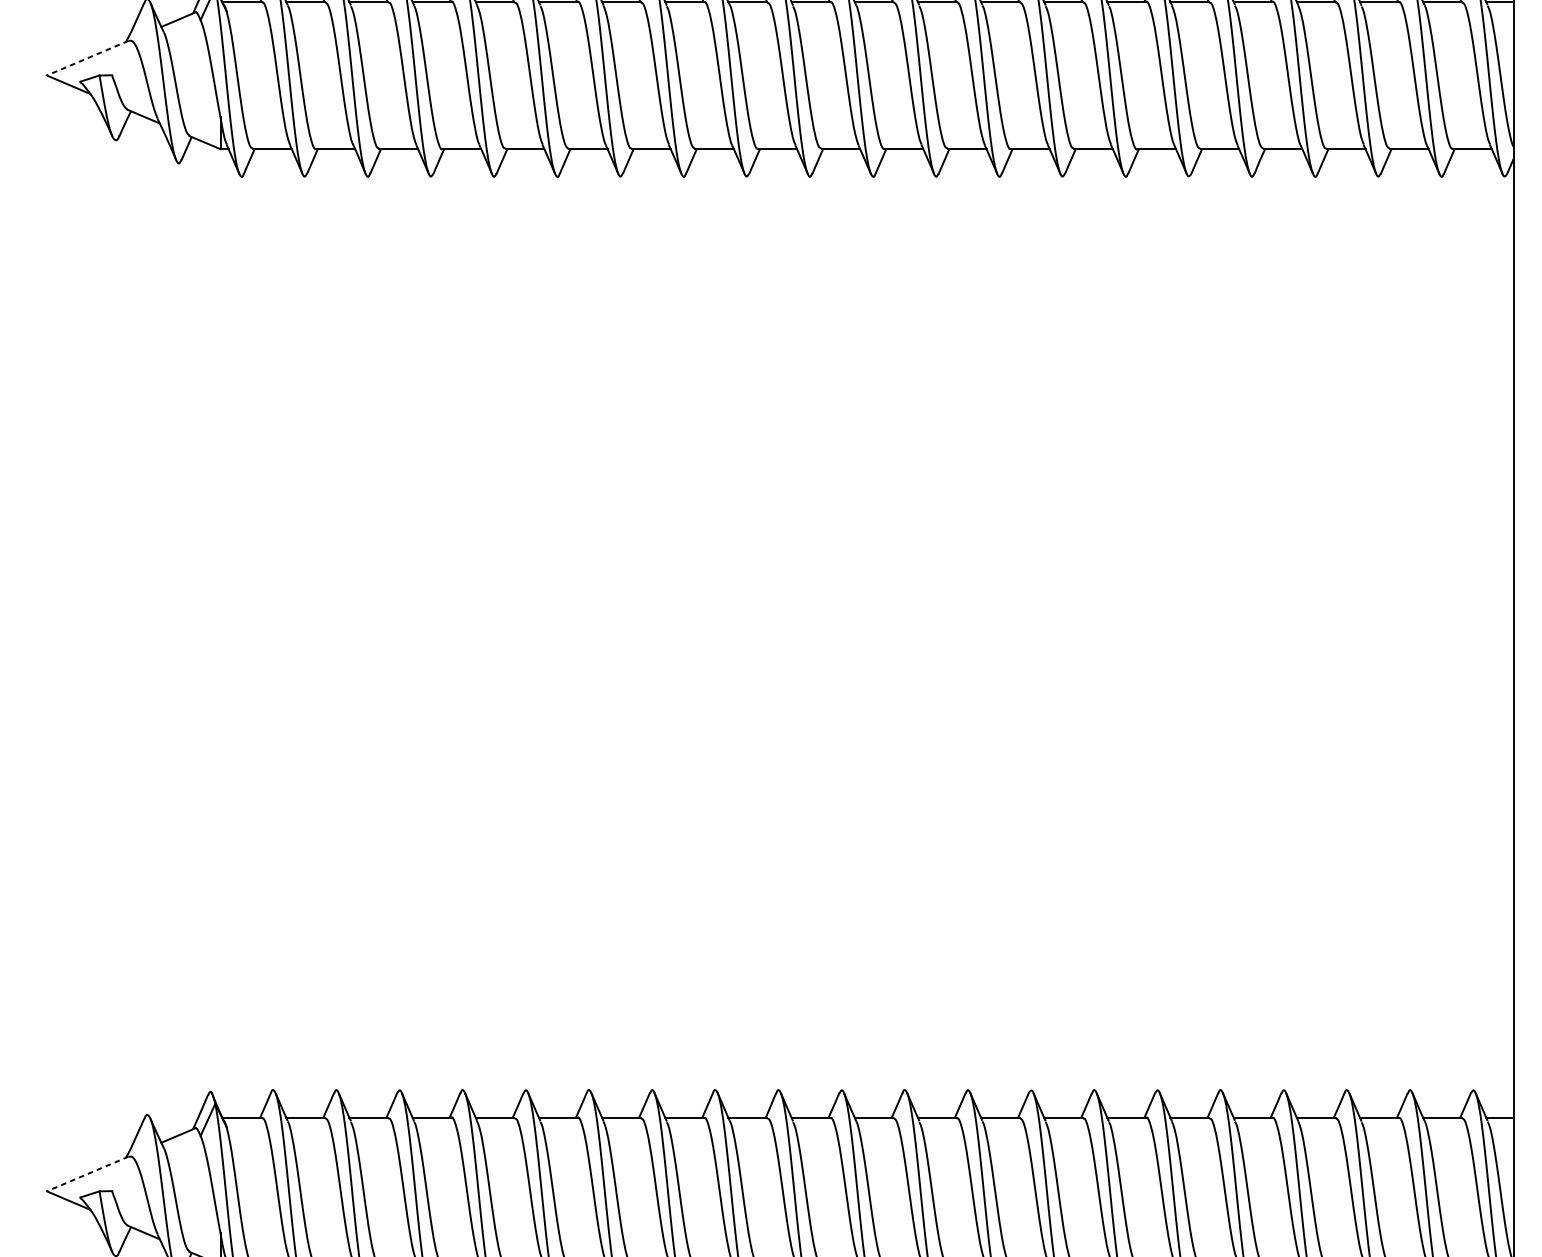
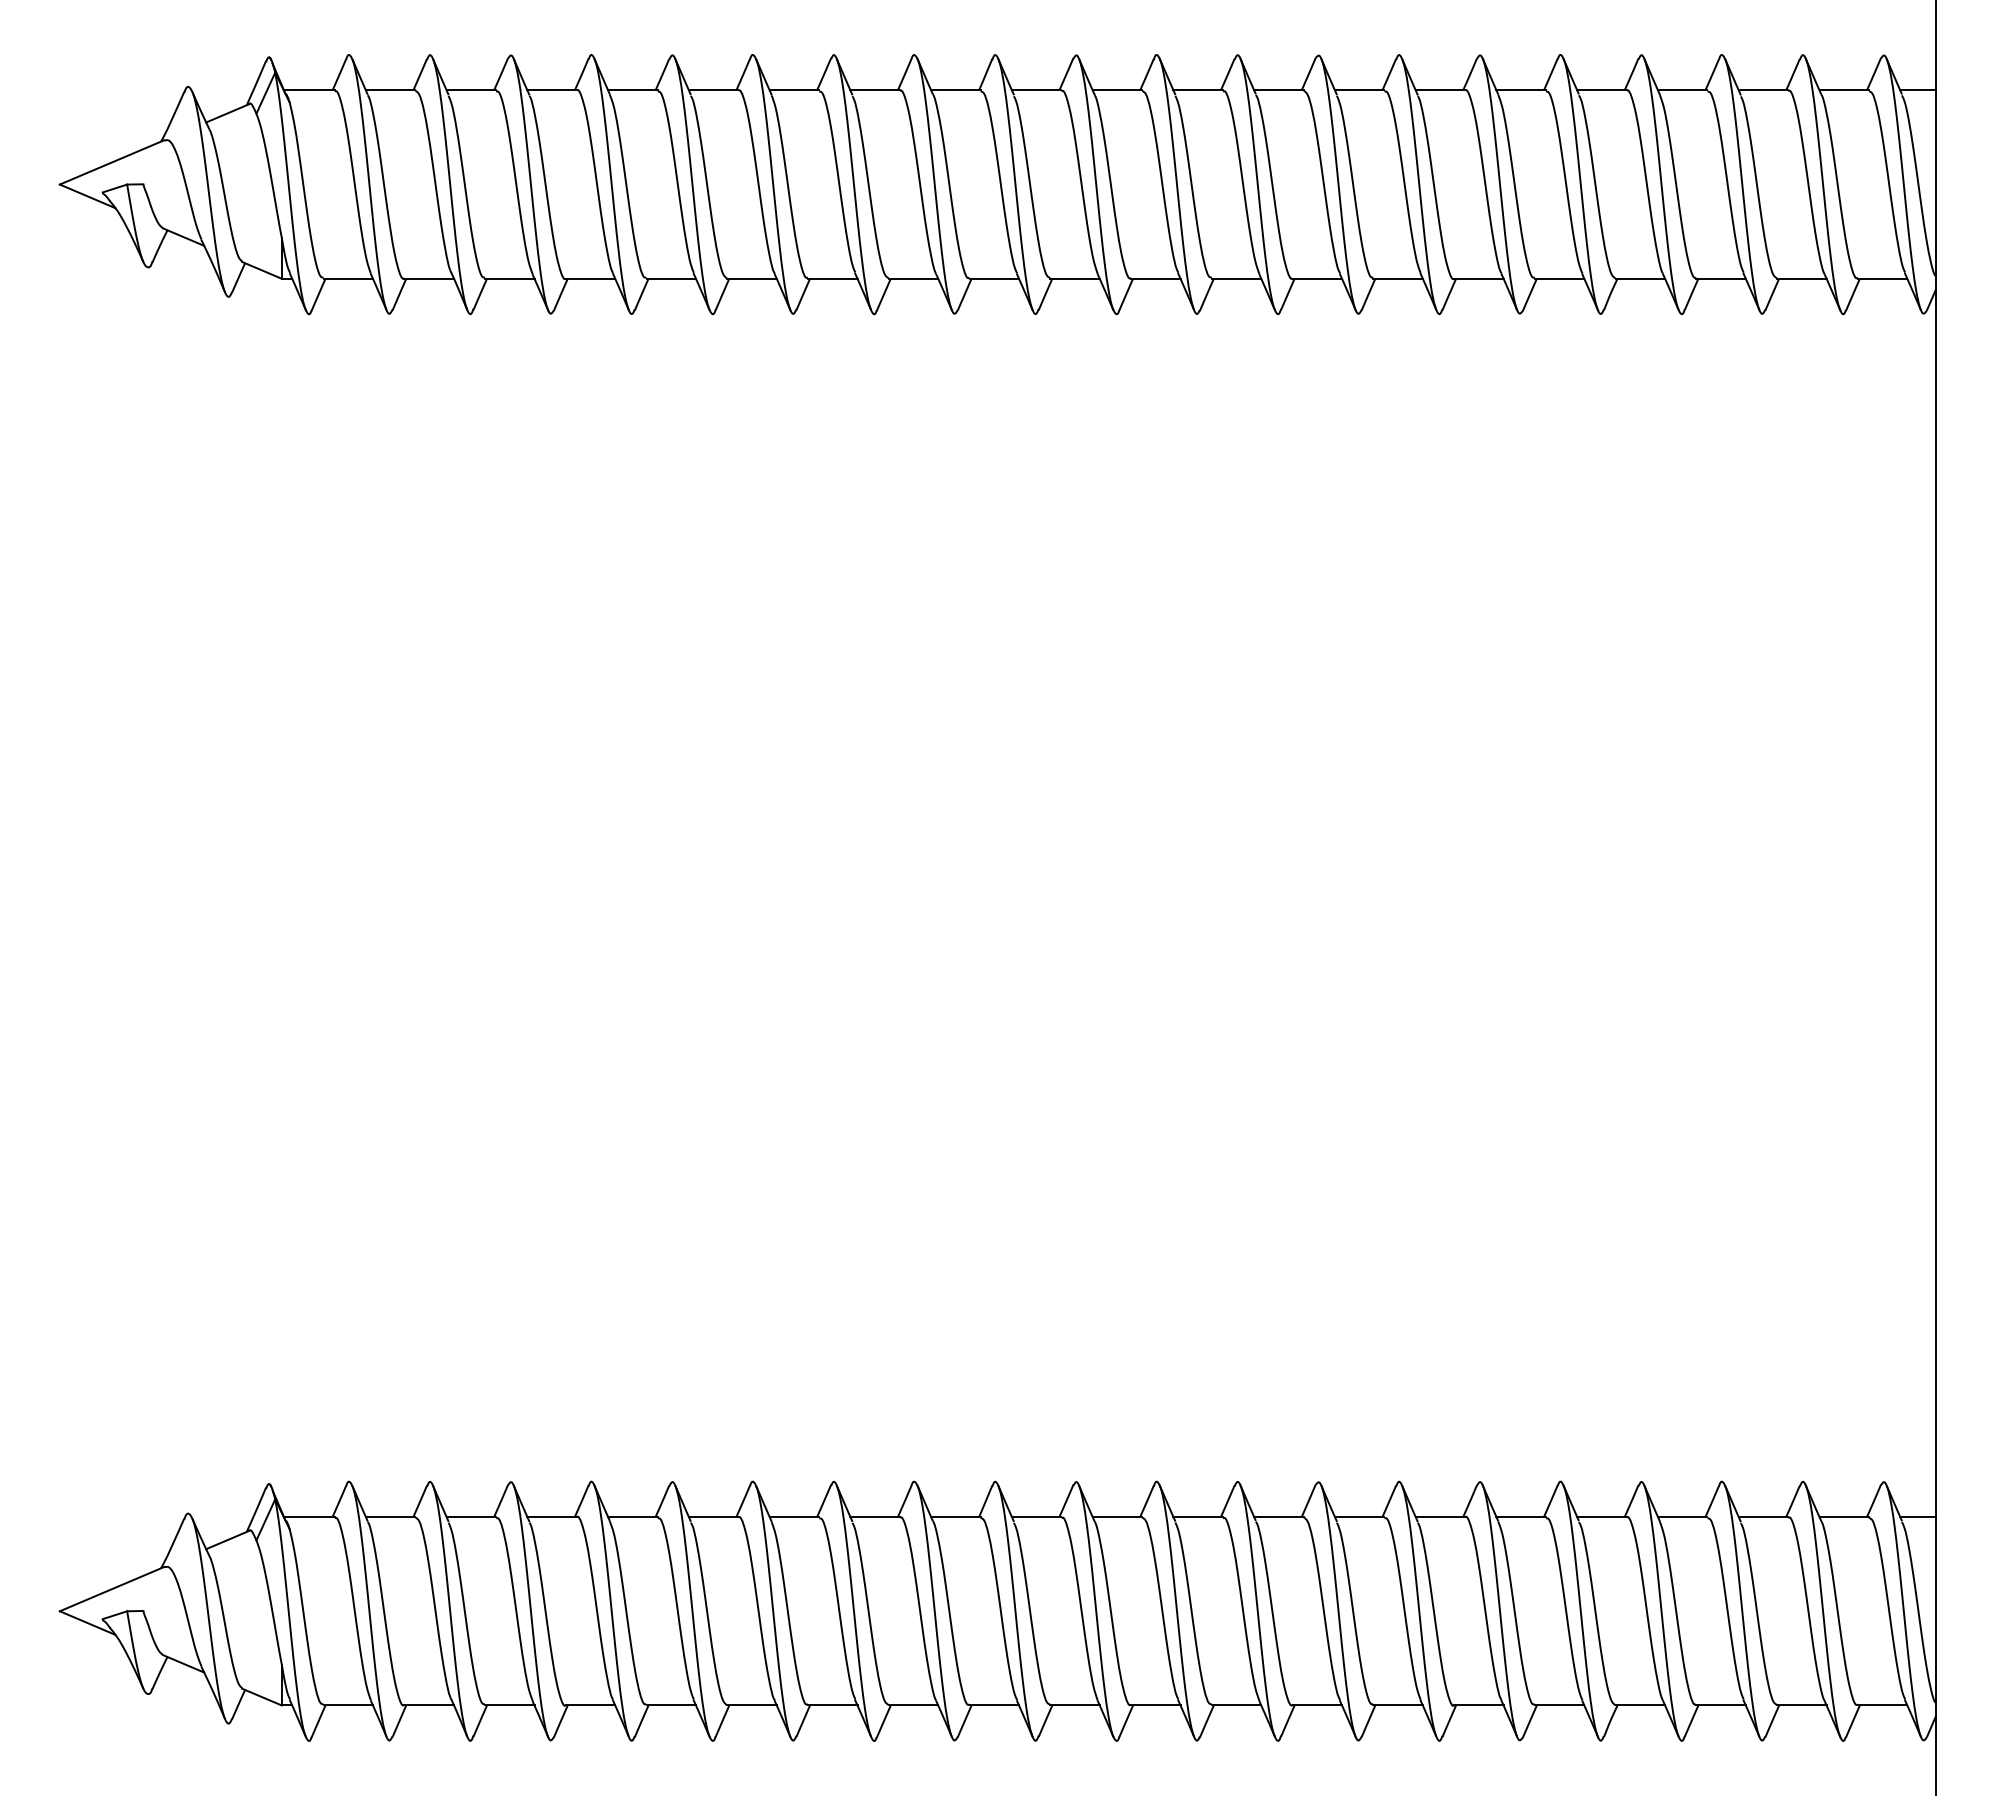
line: (88, 58) -> (112, 162), dashed -> solid
line: (88, 1174) -> (112, 1589), dashed -> solid

